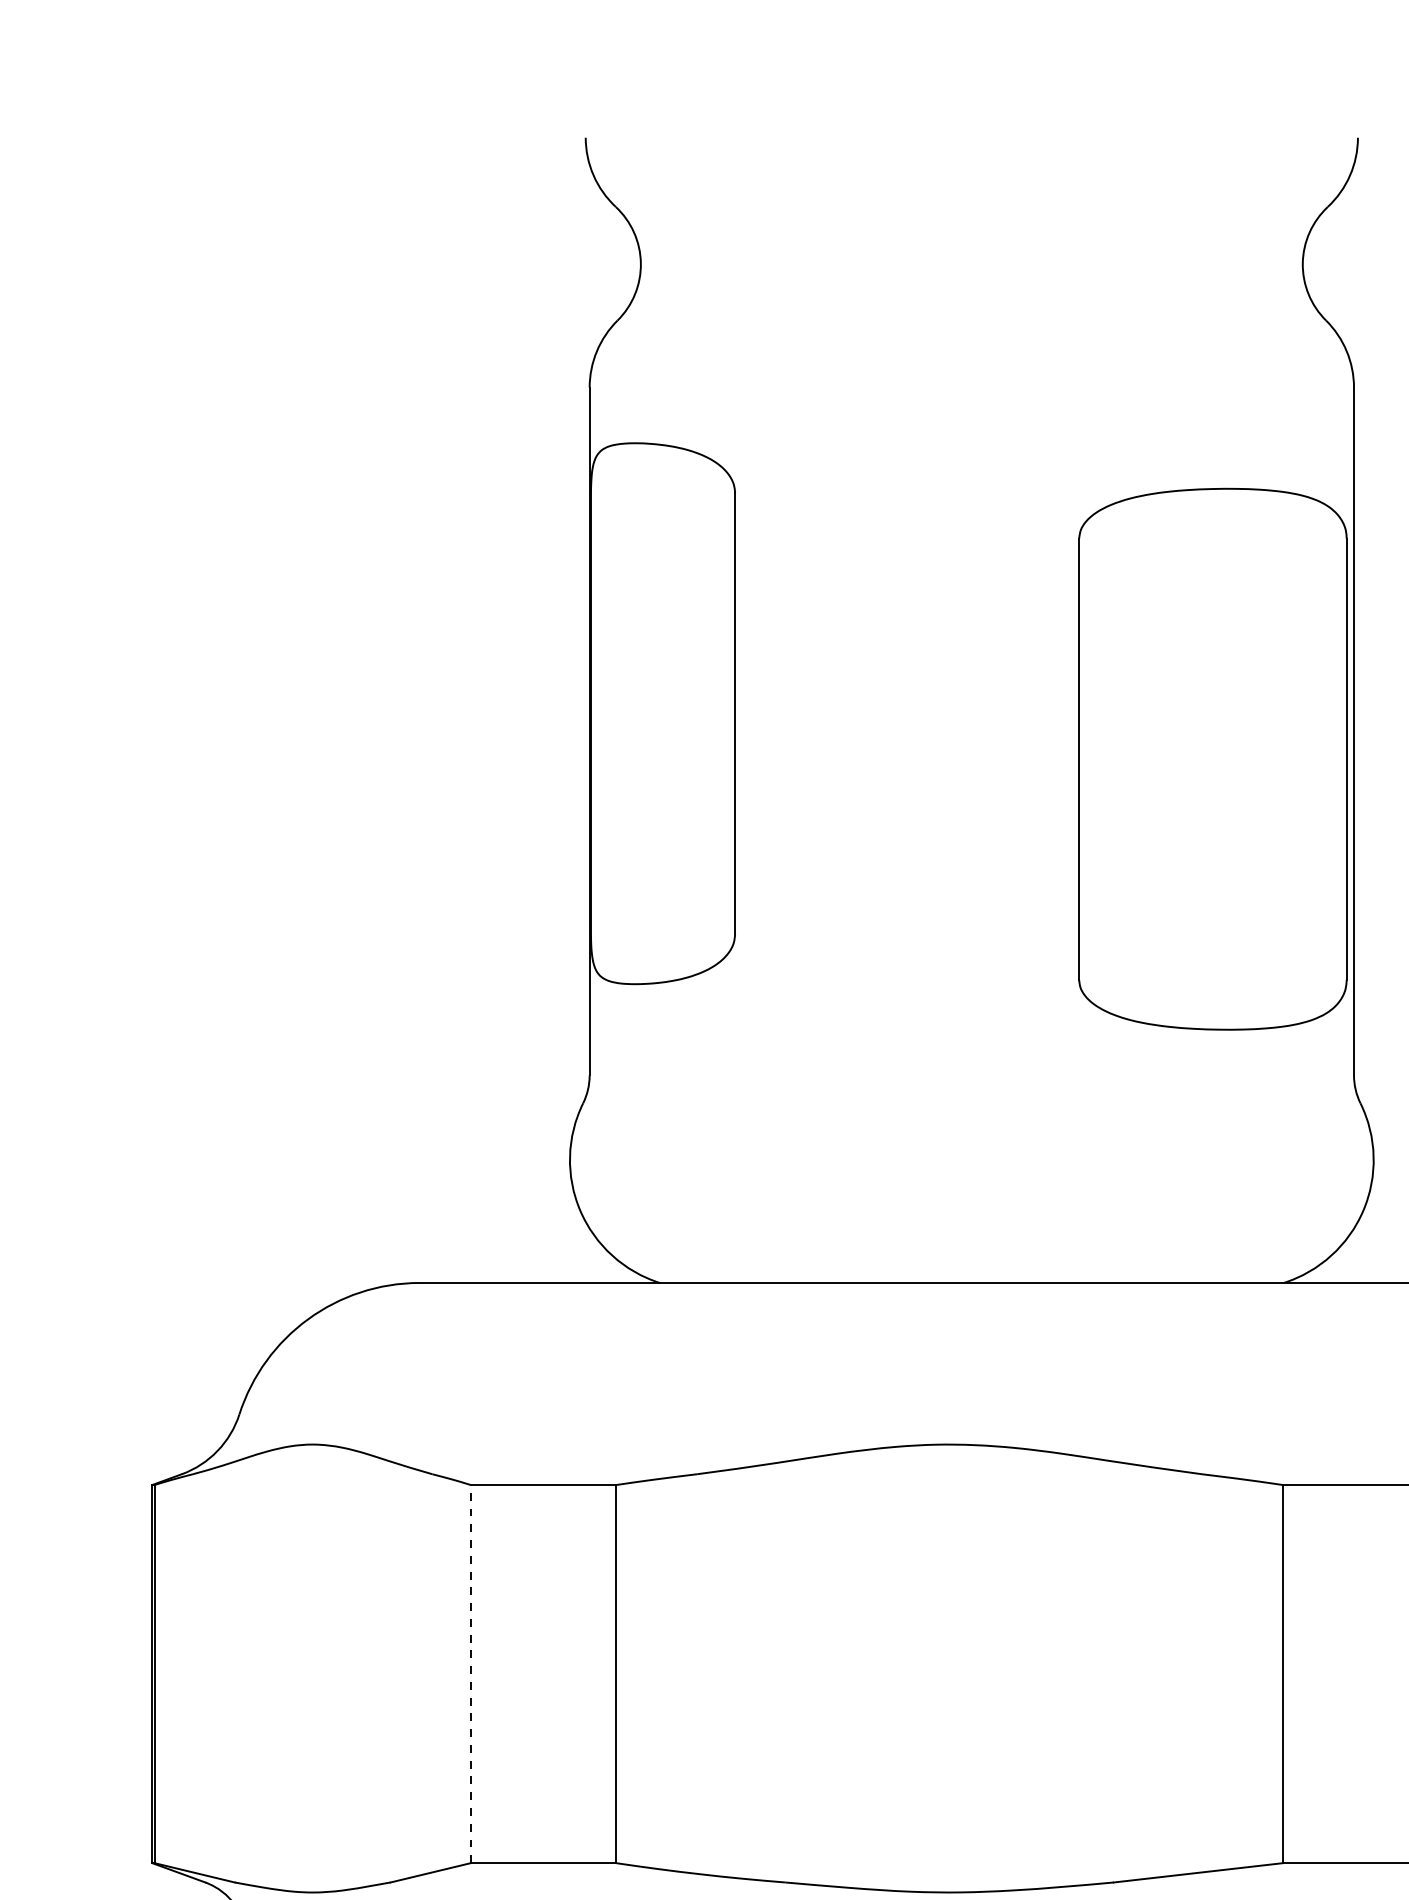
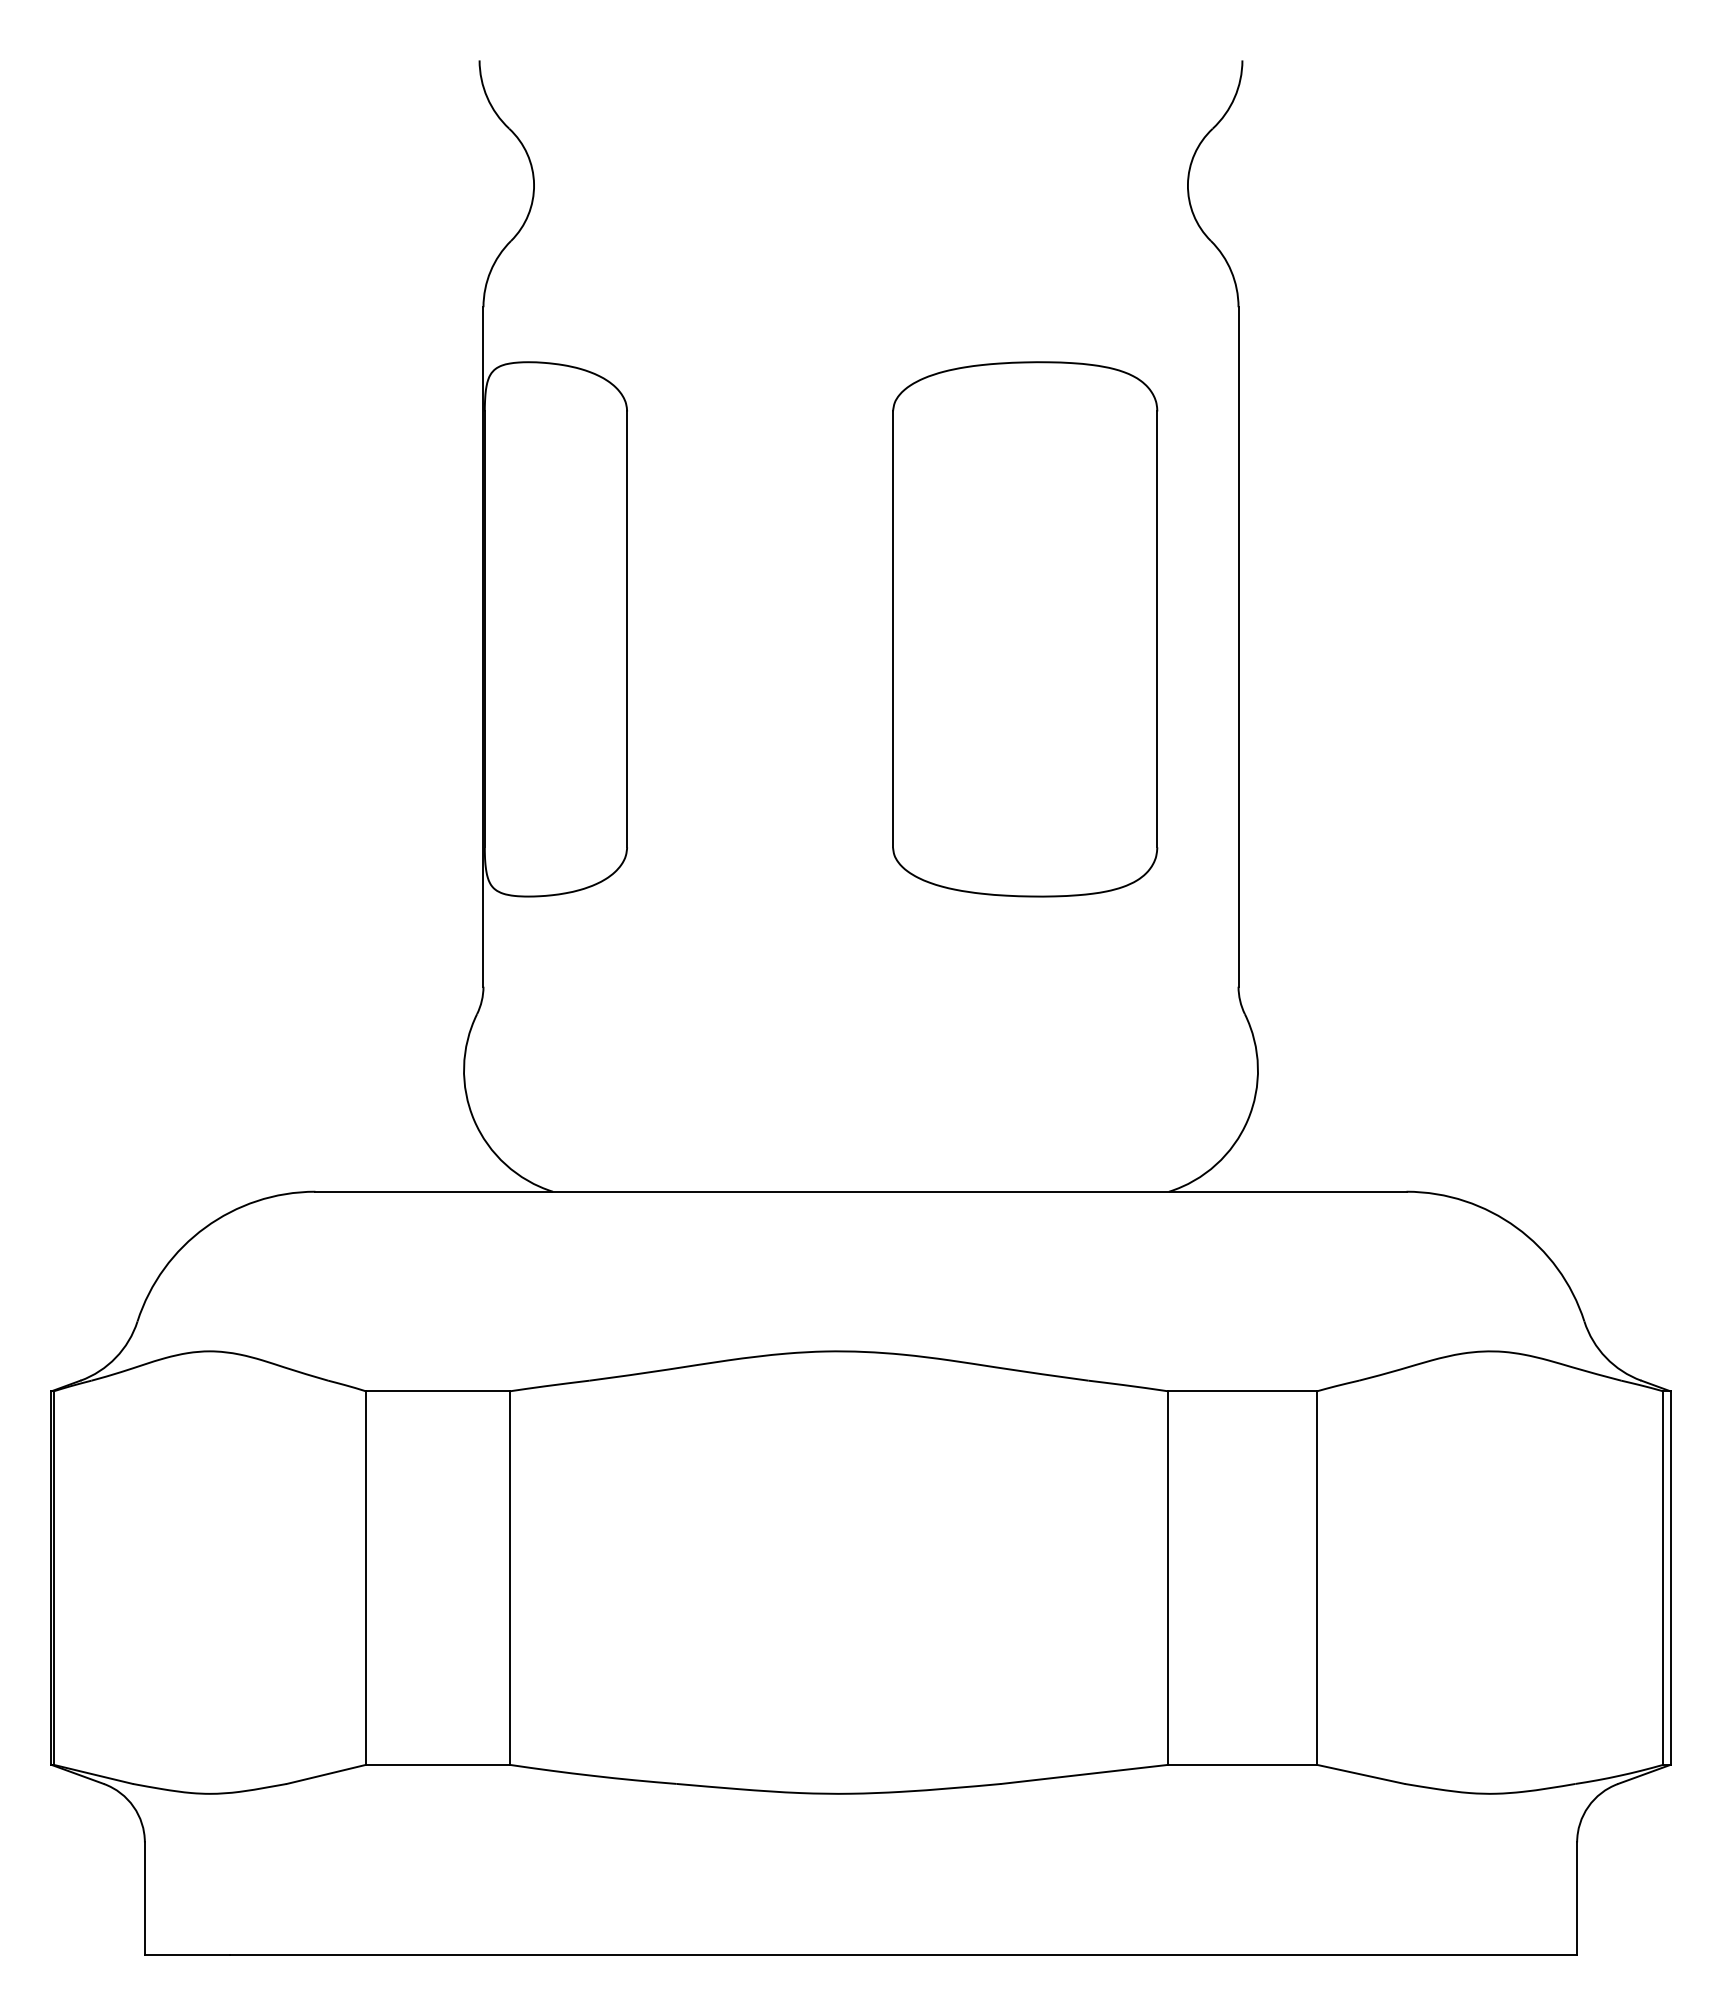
part: (1213, 759) -> (1025, 629), moved
line: (471, 1674) -> (366, 1578), dashed -> solid

